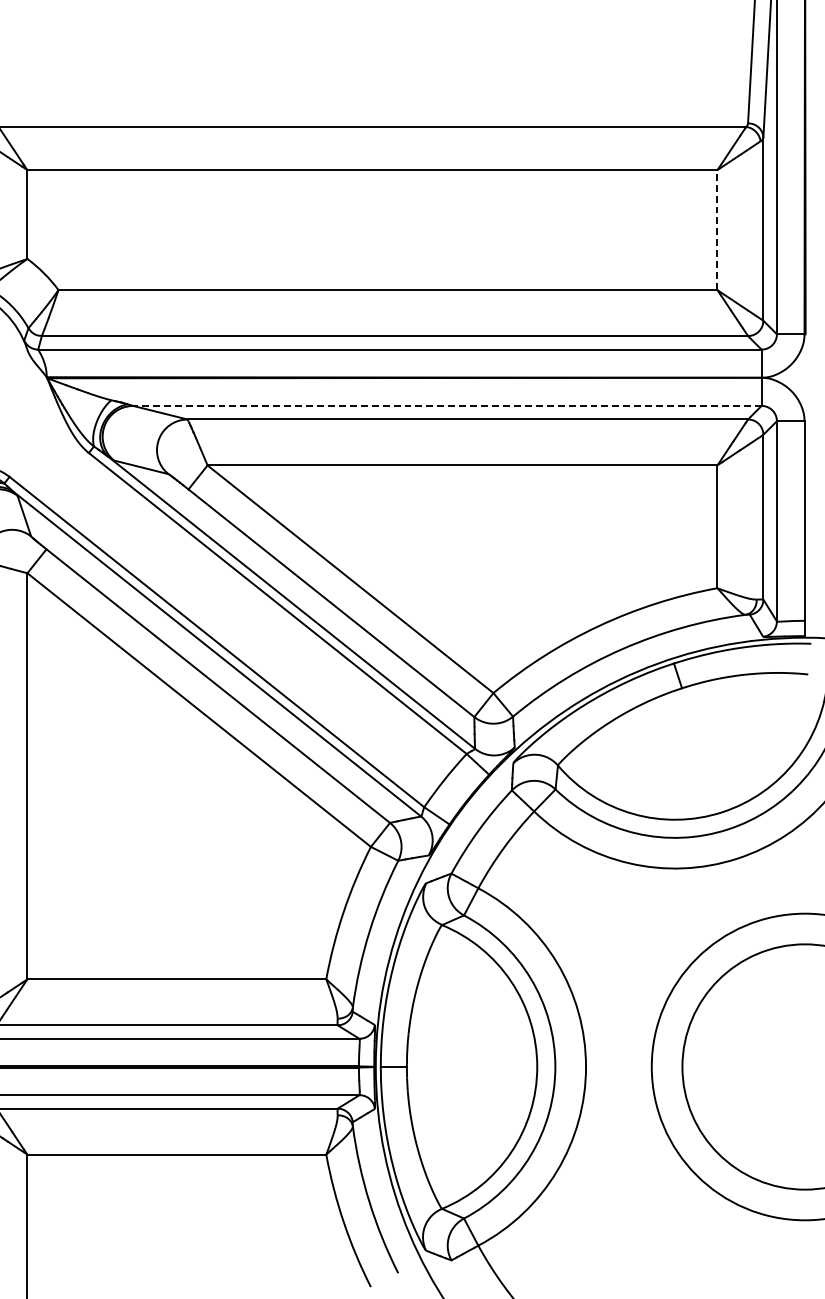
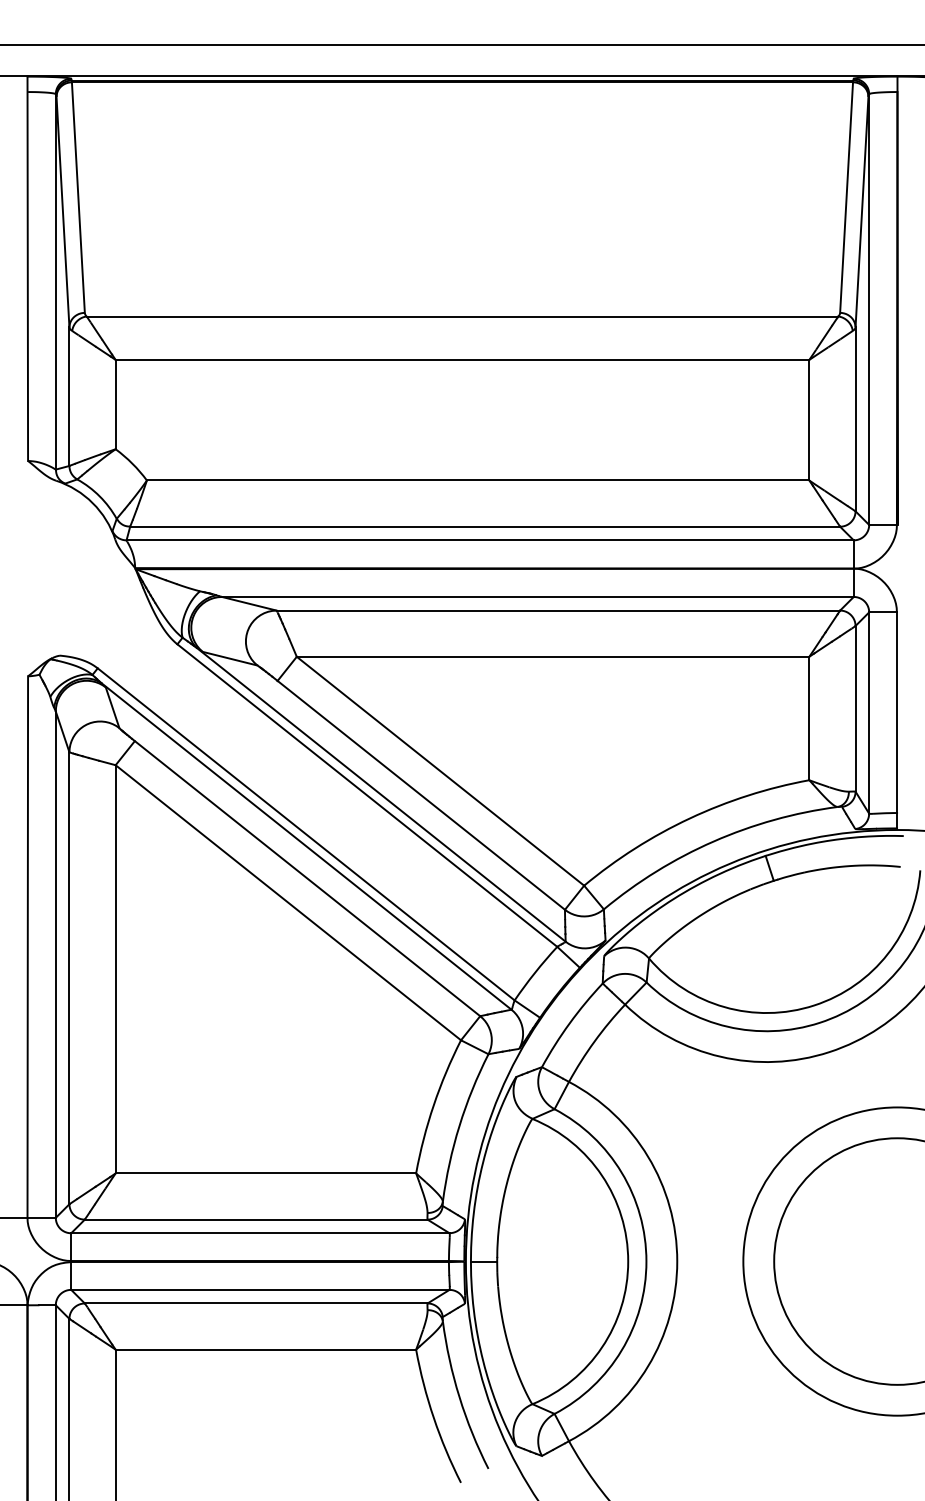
line: (717, 229) -> (809, 419), dashed -> solid
line: (447, 405) -> (537, 596), dashed -> solid

